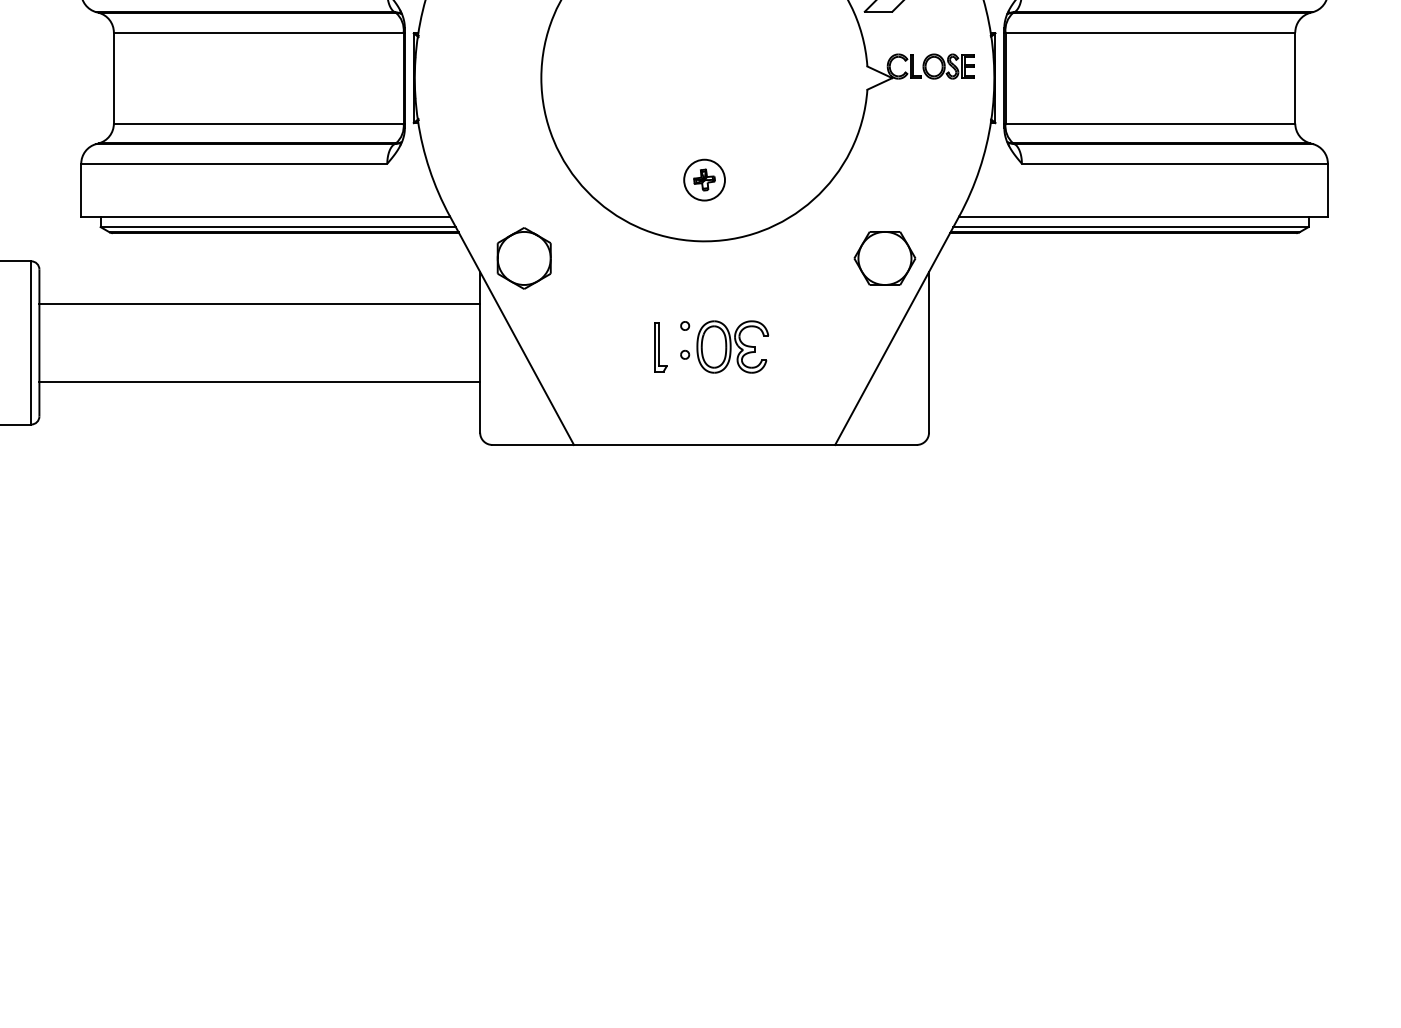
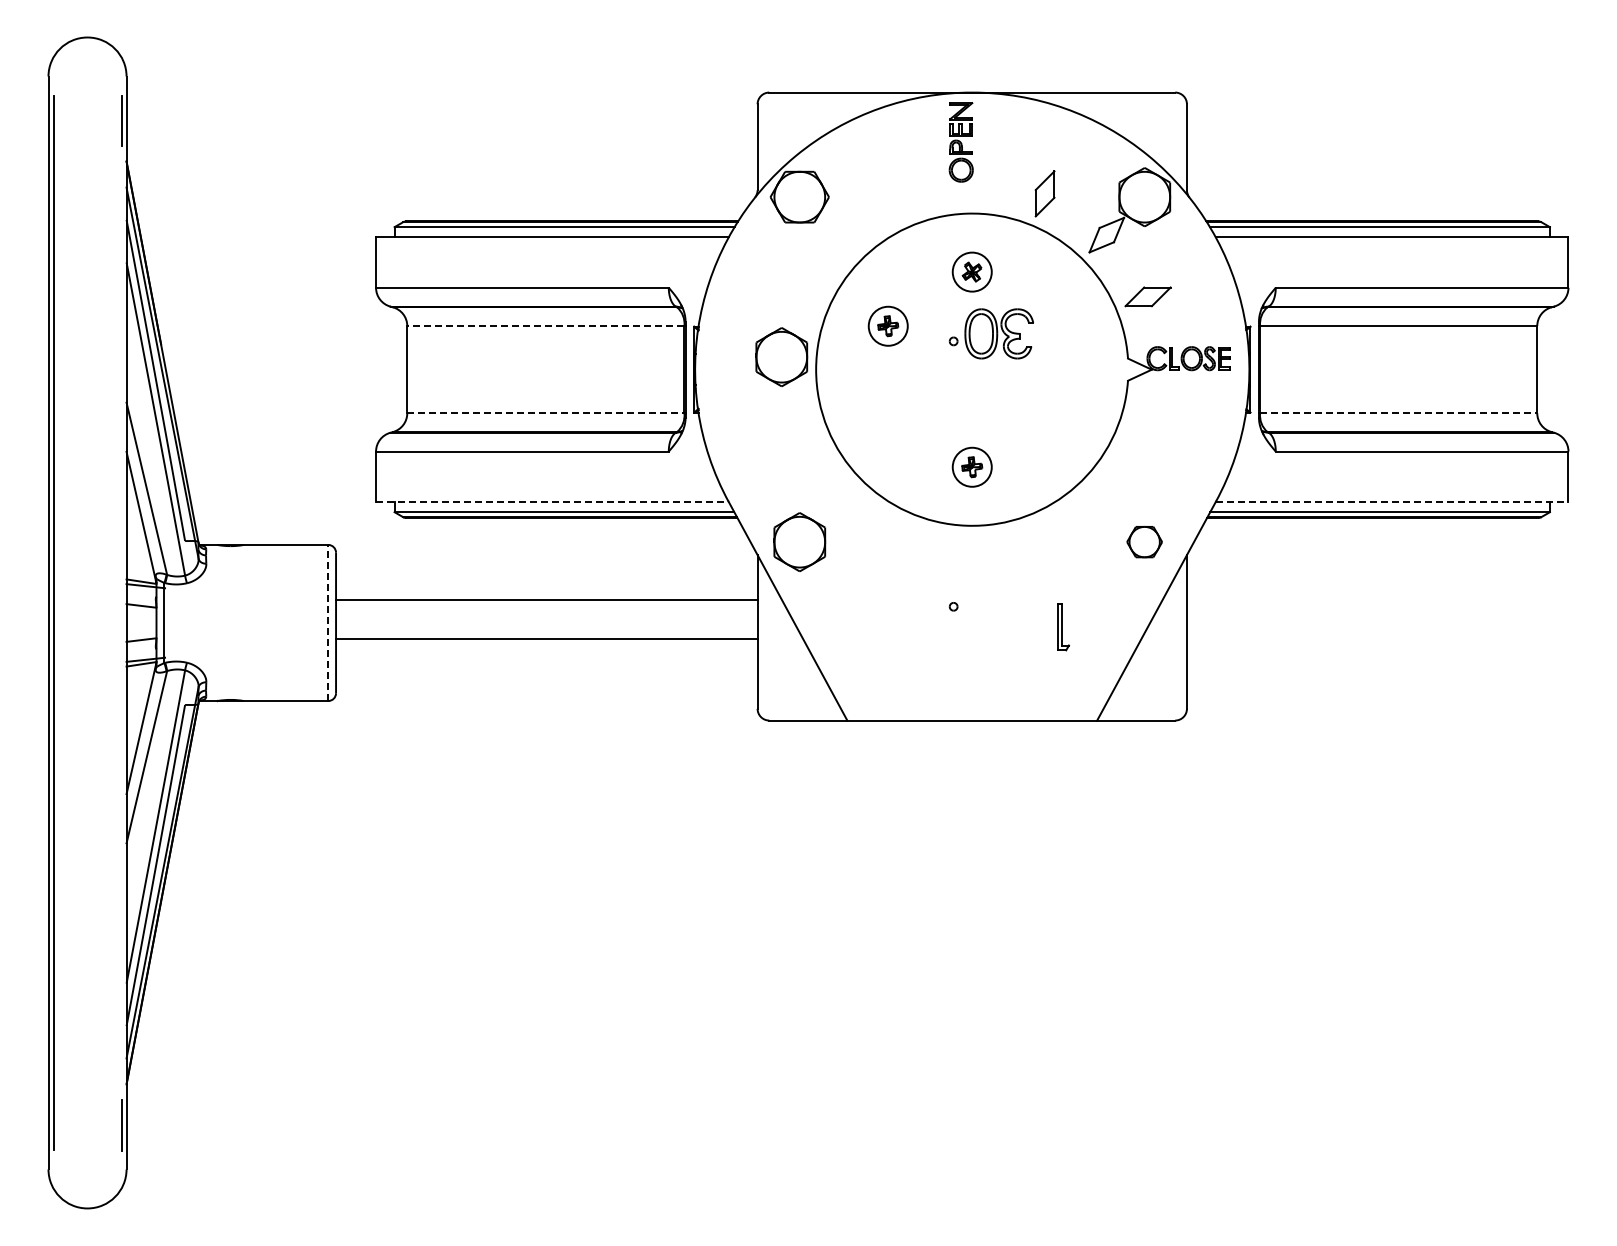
part: (615, 31) -> (887, 325), added
line: (258, 32) -> (545, 326), solid -> dashed
part: (505, 64) -> (781, 356), added
line: (258, 123) -> (545, 413), solid -> dashed
line: (1150, 123) -> (1398, 413), solid -> dashed
line: (266, 216) -> (553, 502), solid -> dashed
line: (1143, 216) -> (1392, 502), solid -> dashed
part: (884, 257) -> (1144, 541), size x0.6
line: (259, 303) -> (546, 638), moved
line: (31, 342) -> (328, 622), solid -> dashed
part: (723, 346) -> (990, 333), moved
part: (660, 347) -> (1063, 627), moved
line: (259, 382) -> (546, 600), moved

